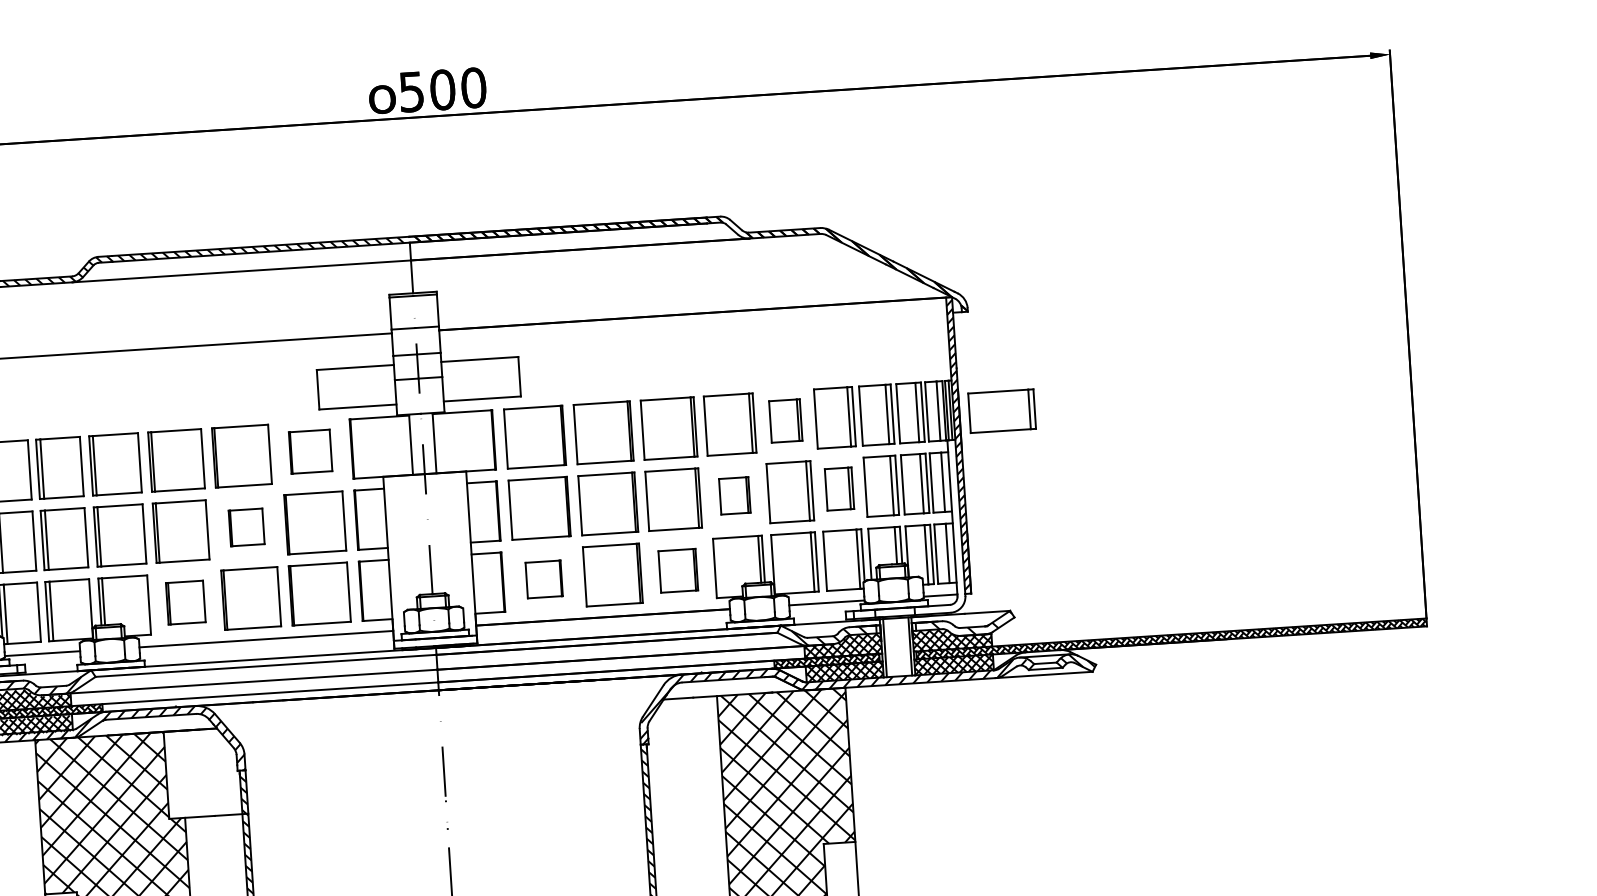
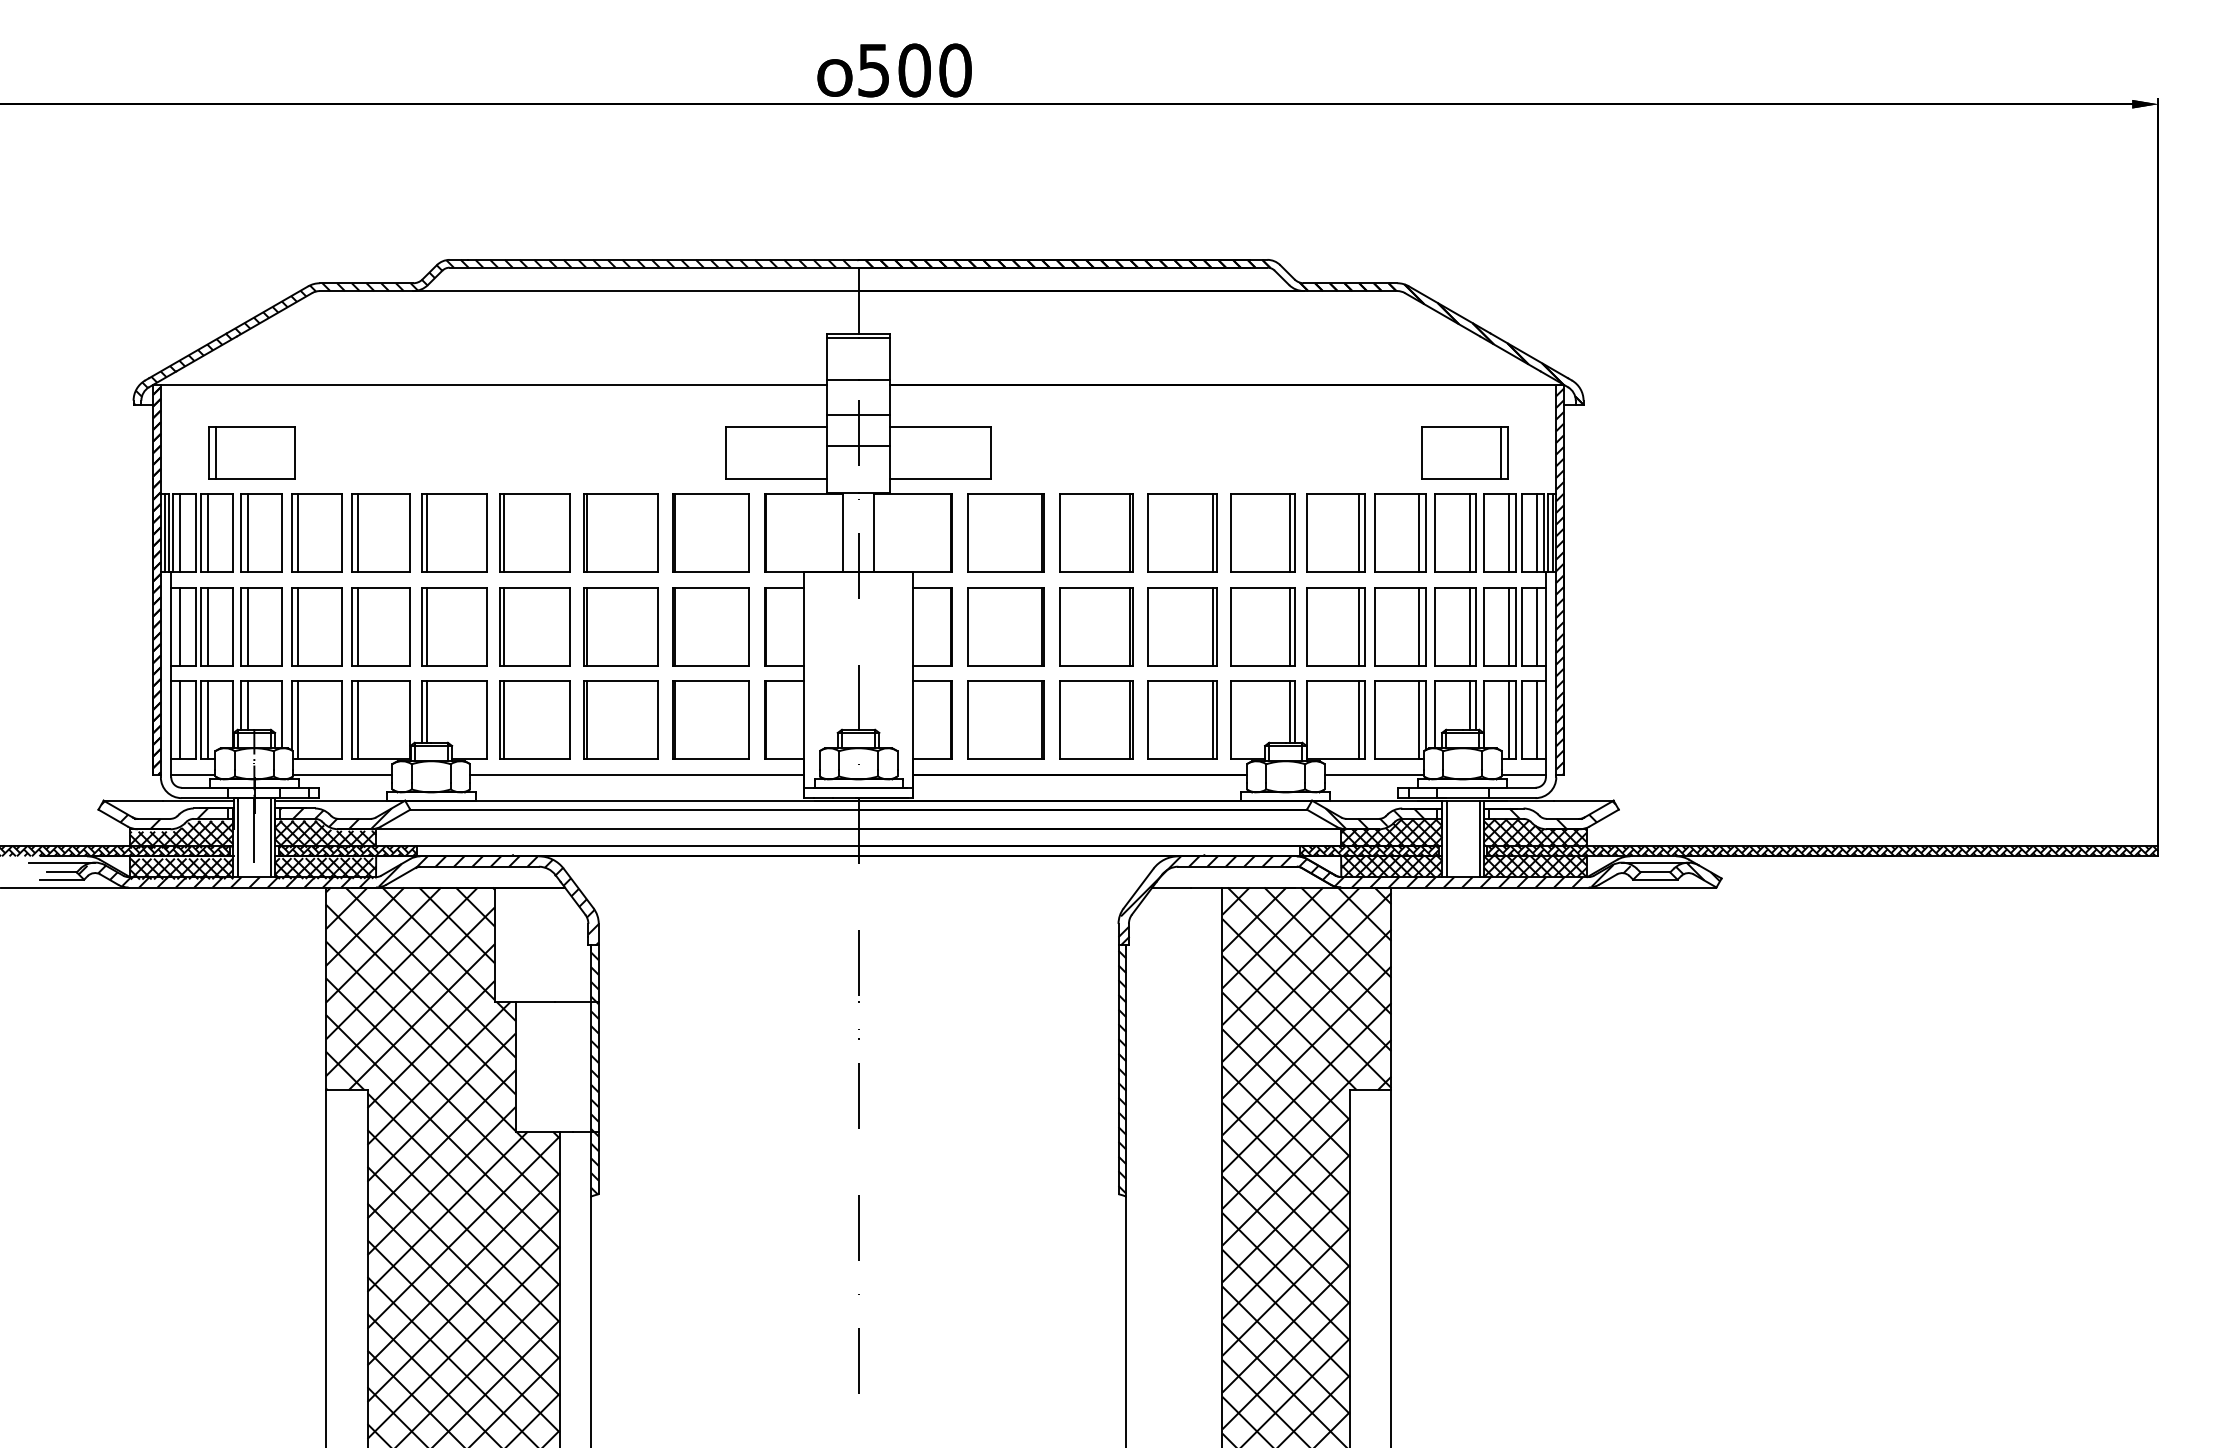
part: (1001, 411) -> (1464, 452), moved
part: (785, 420) -> (1335, 532), size x1.43
part: (310, 451) -> (710, 532), size x1.43
part: (839, 488) -> (1400, 626), size x1.43
part: (734, 495) -> (1262, 626), size x1.67
part: (246, 527) -> (620, 626), size x1.67
part: (678, 570) -> (1182, 719), size x1.43
part: (543, 579) -> (1005, 719), size x1.67
part: (185, 602) -> (534, 719), size x1.43

